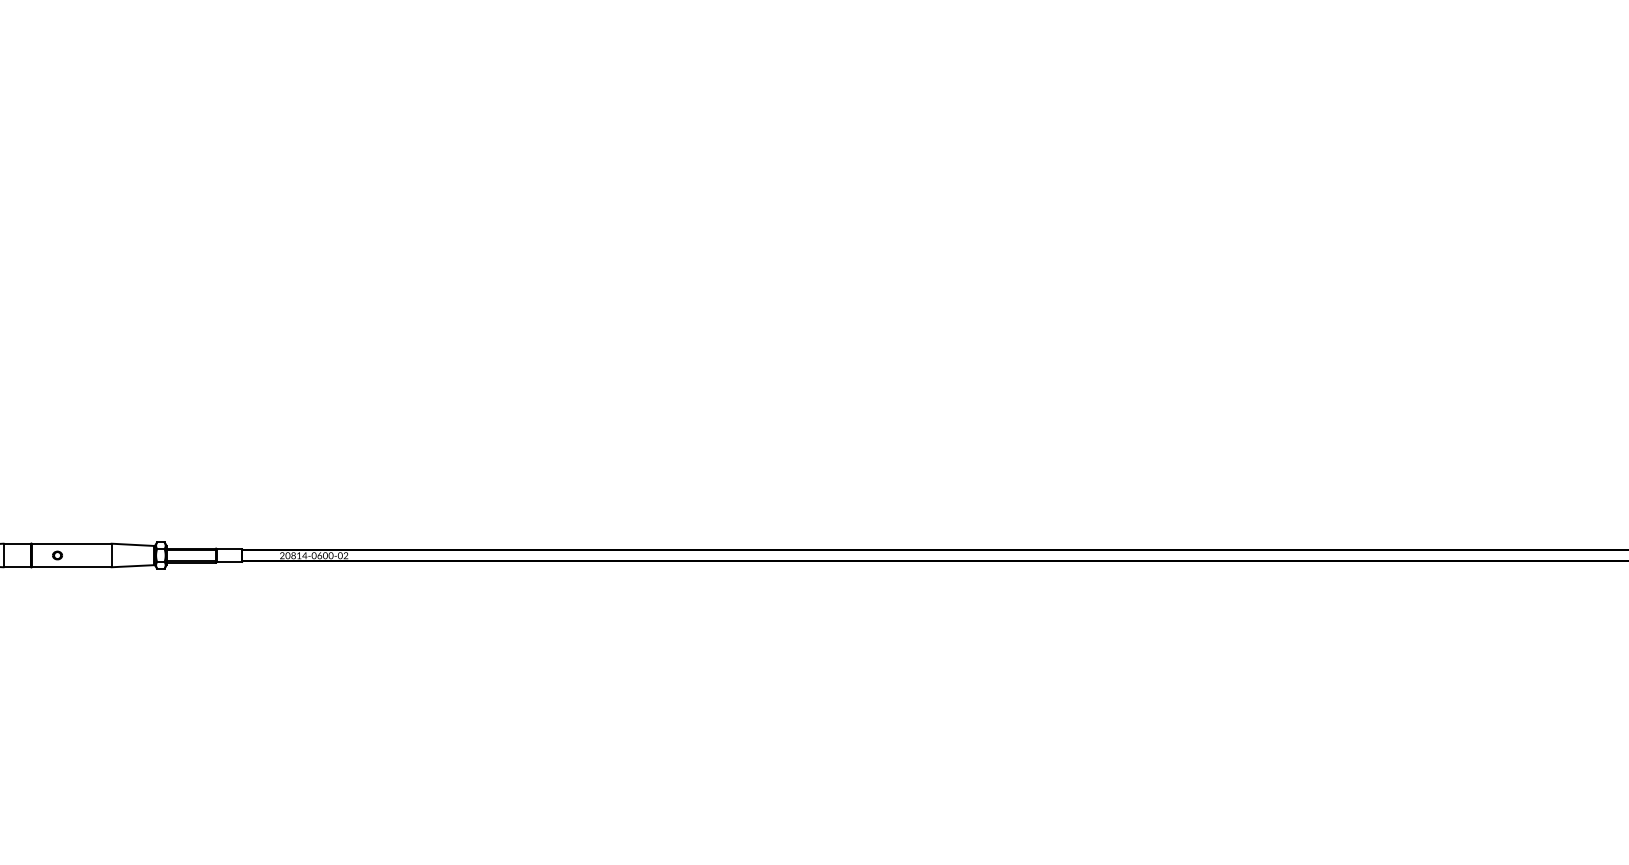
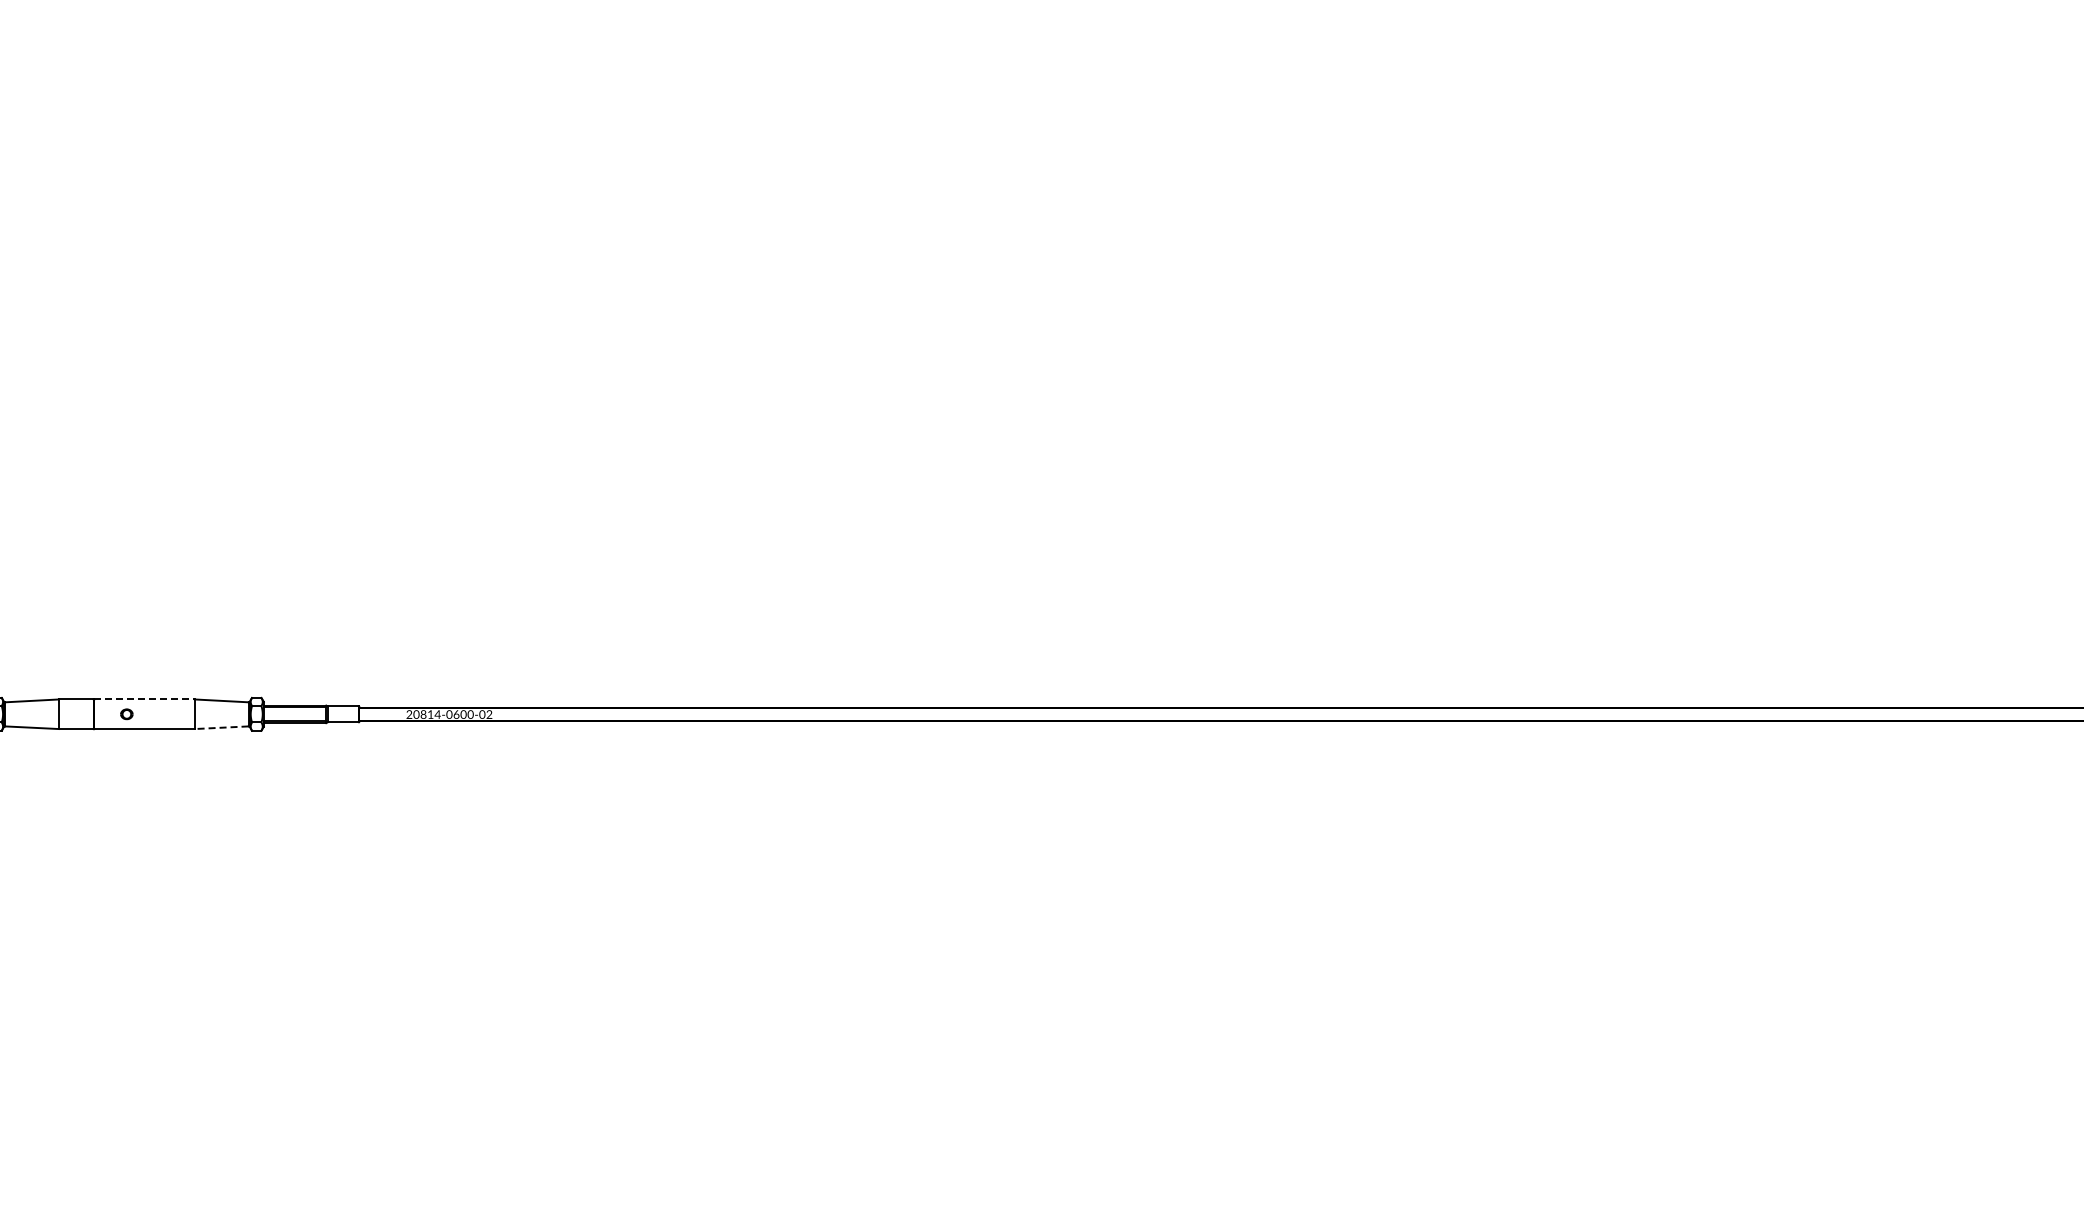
line: (72, 543) -> (145, 699), solid -> dashed
line: (132, 566) -> (221, 727), solid -> dashed

